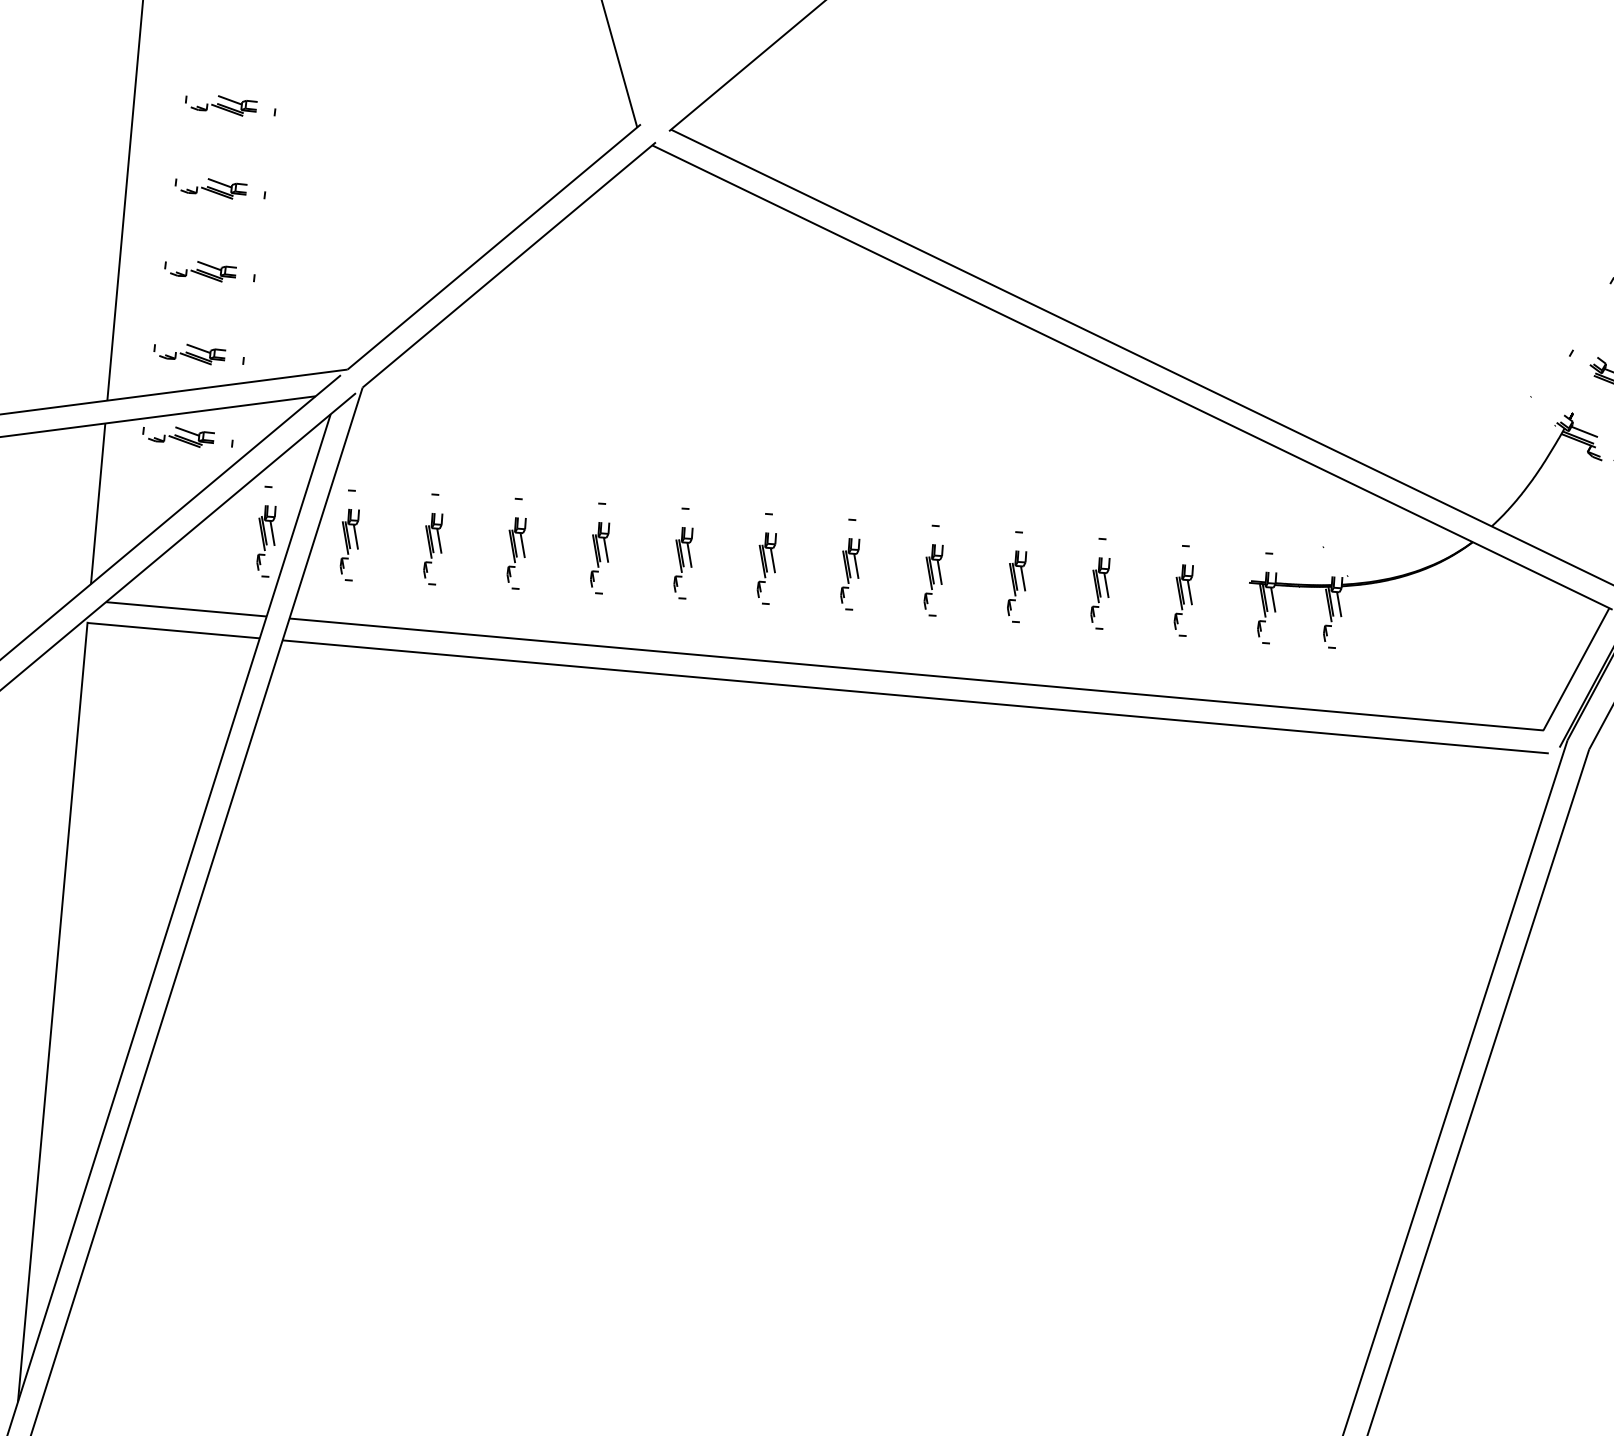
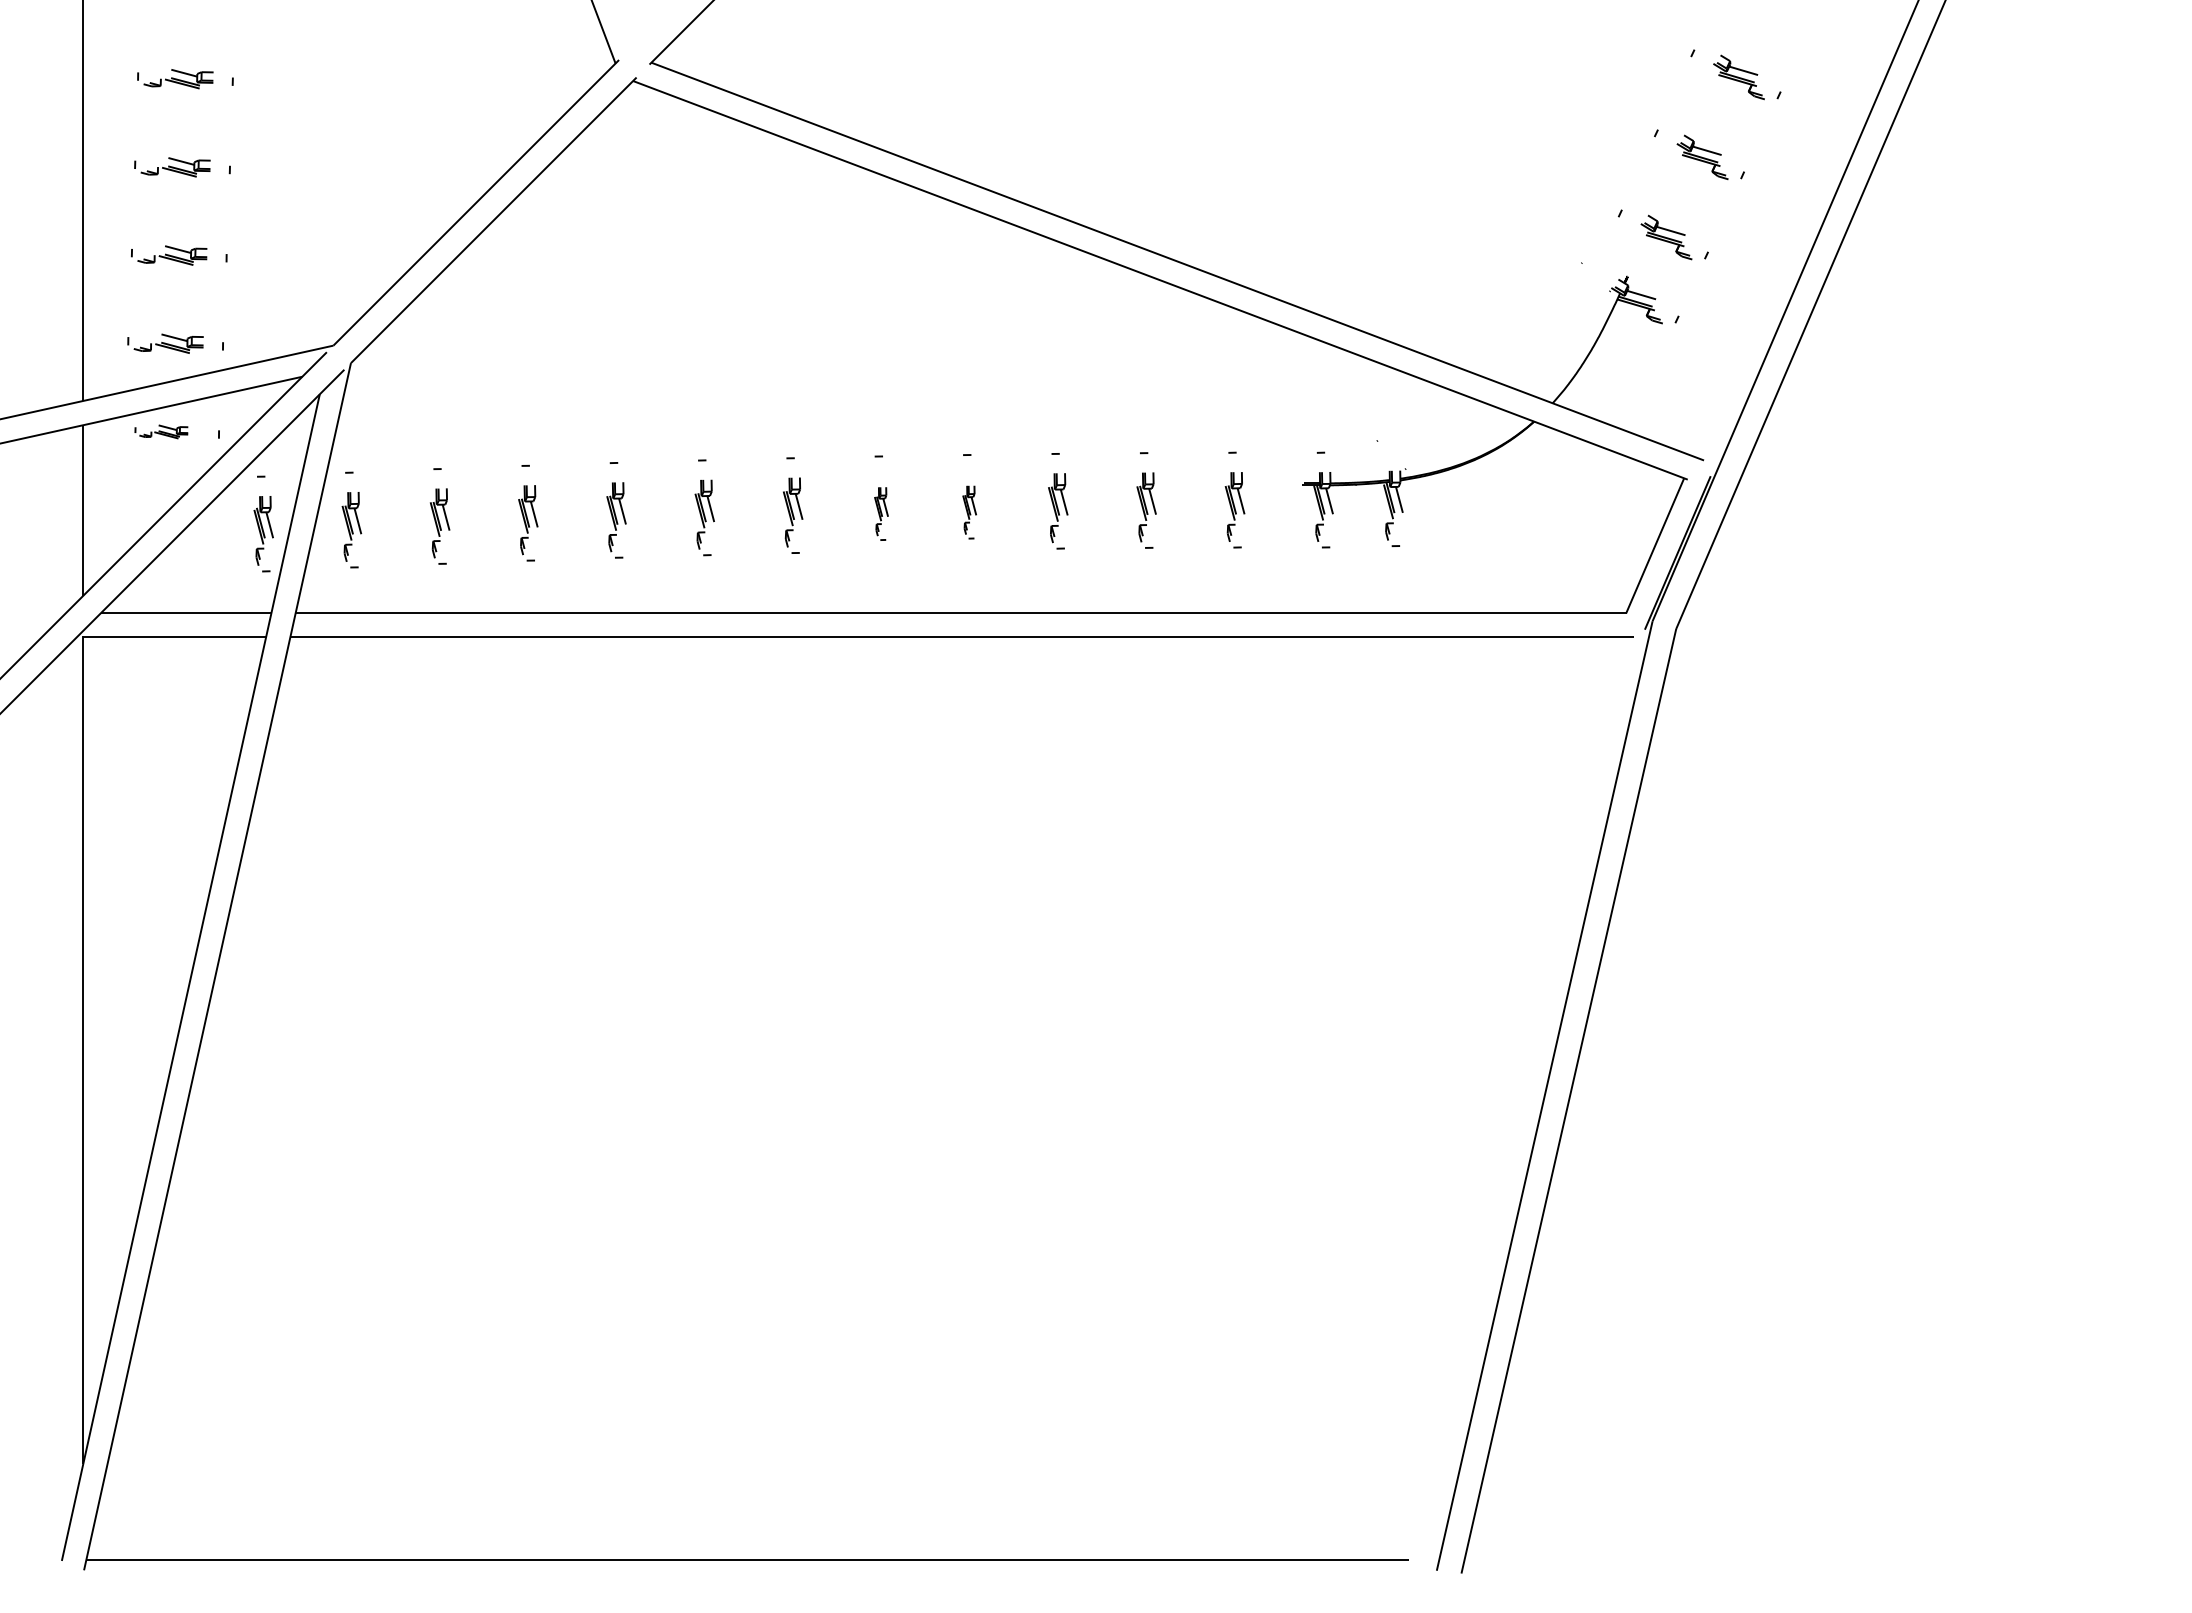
part: (178, 436) -> (161, 431), size x0.7
part: (849, 573) -> (881, 513), size x0.7
part: (933, 580) -> (969, 512), size x0.7

